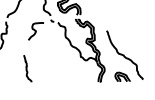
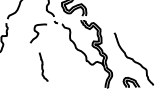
curve: (27, 68) -> (43, 66), moved

